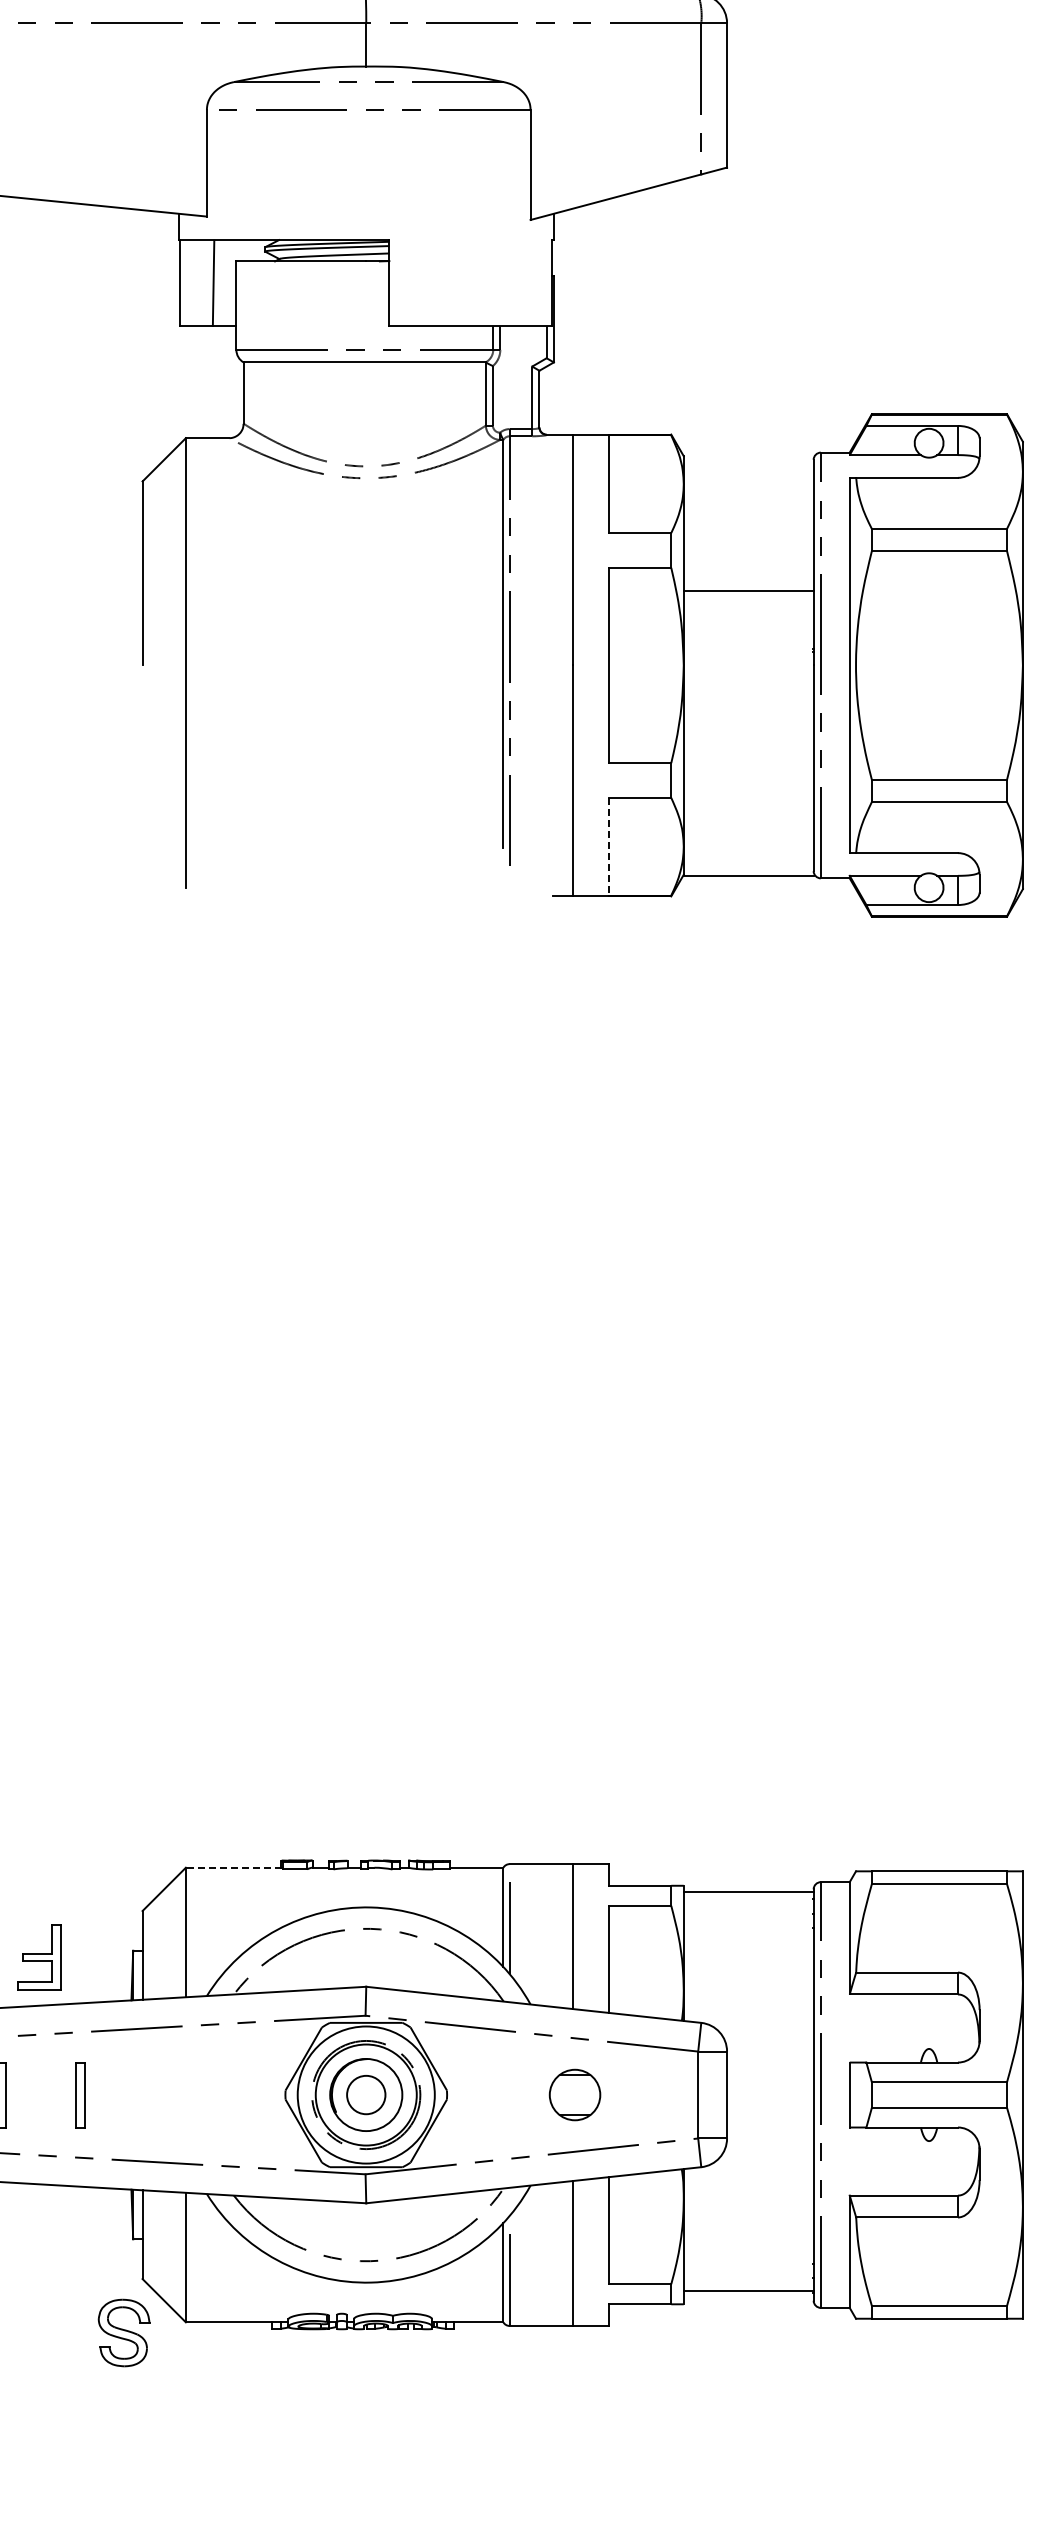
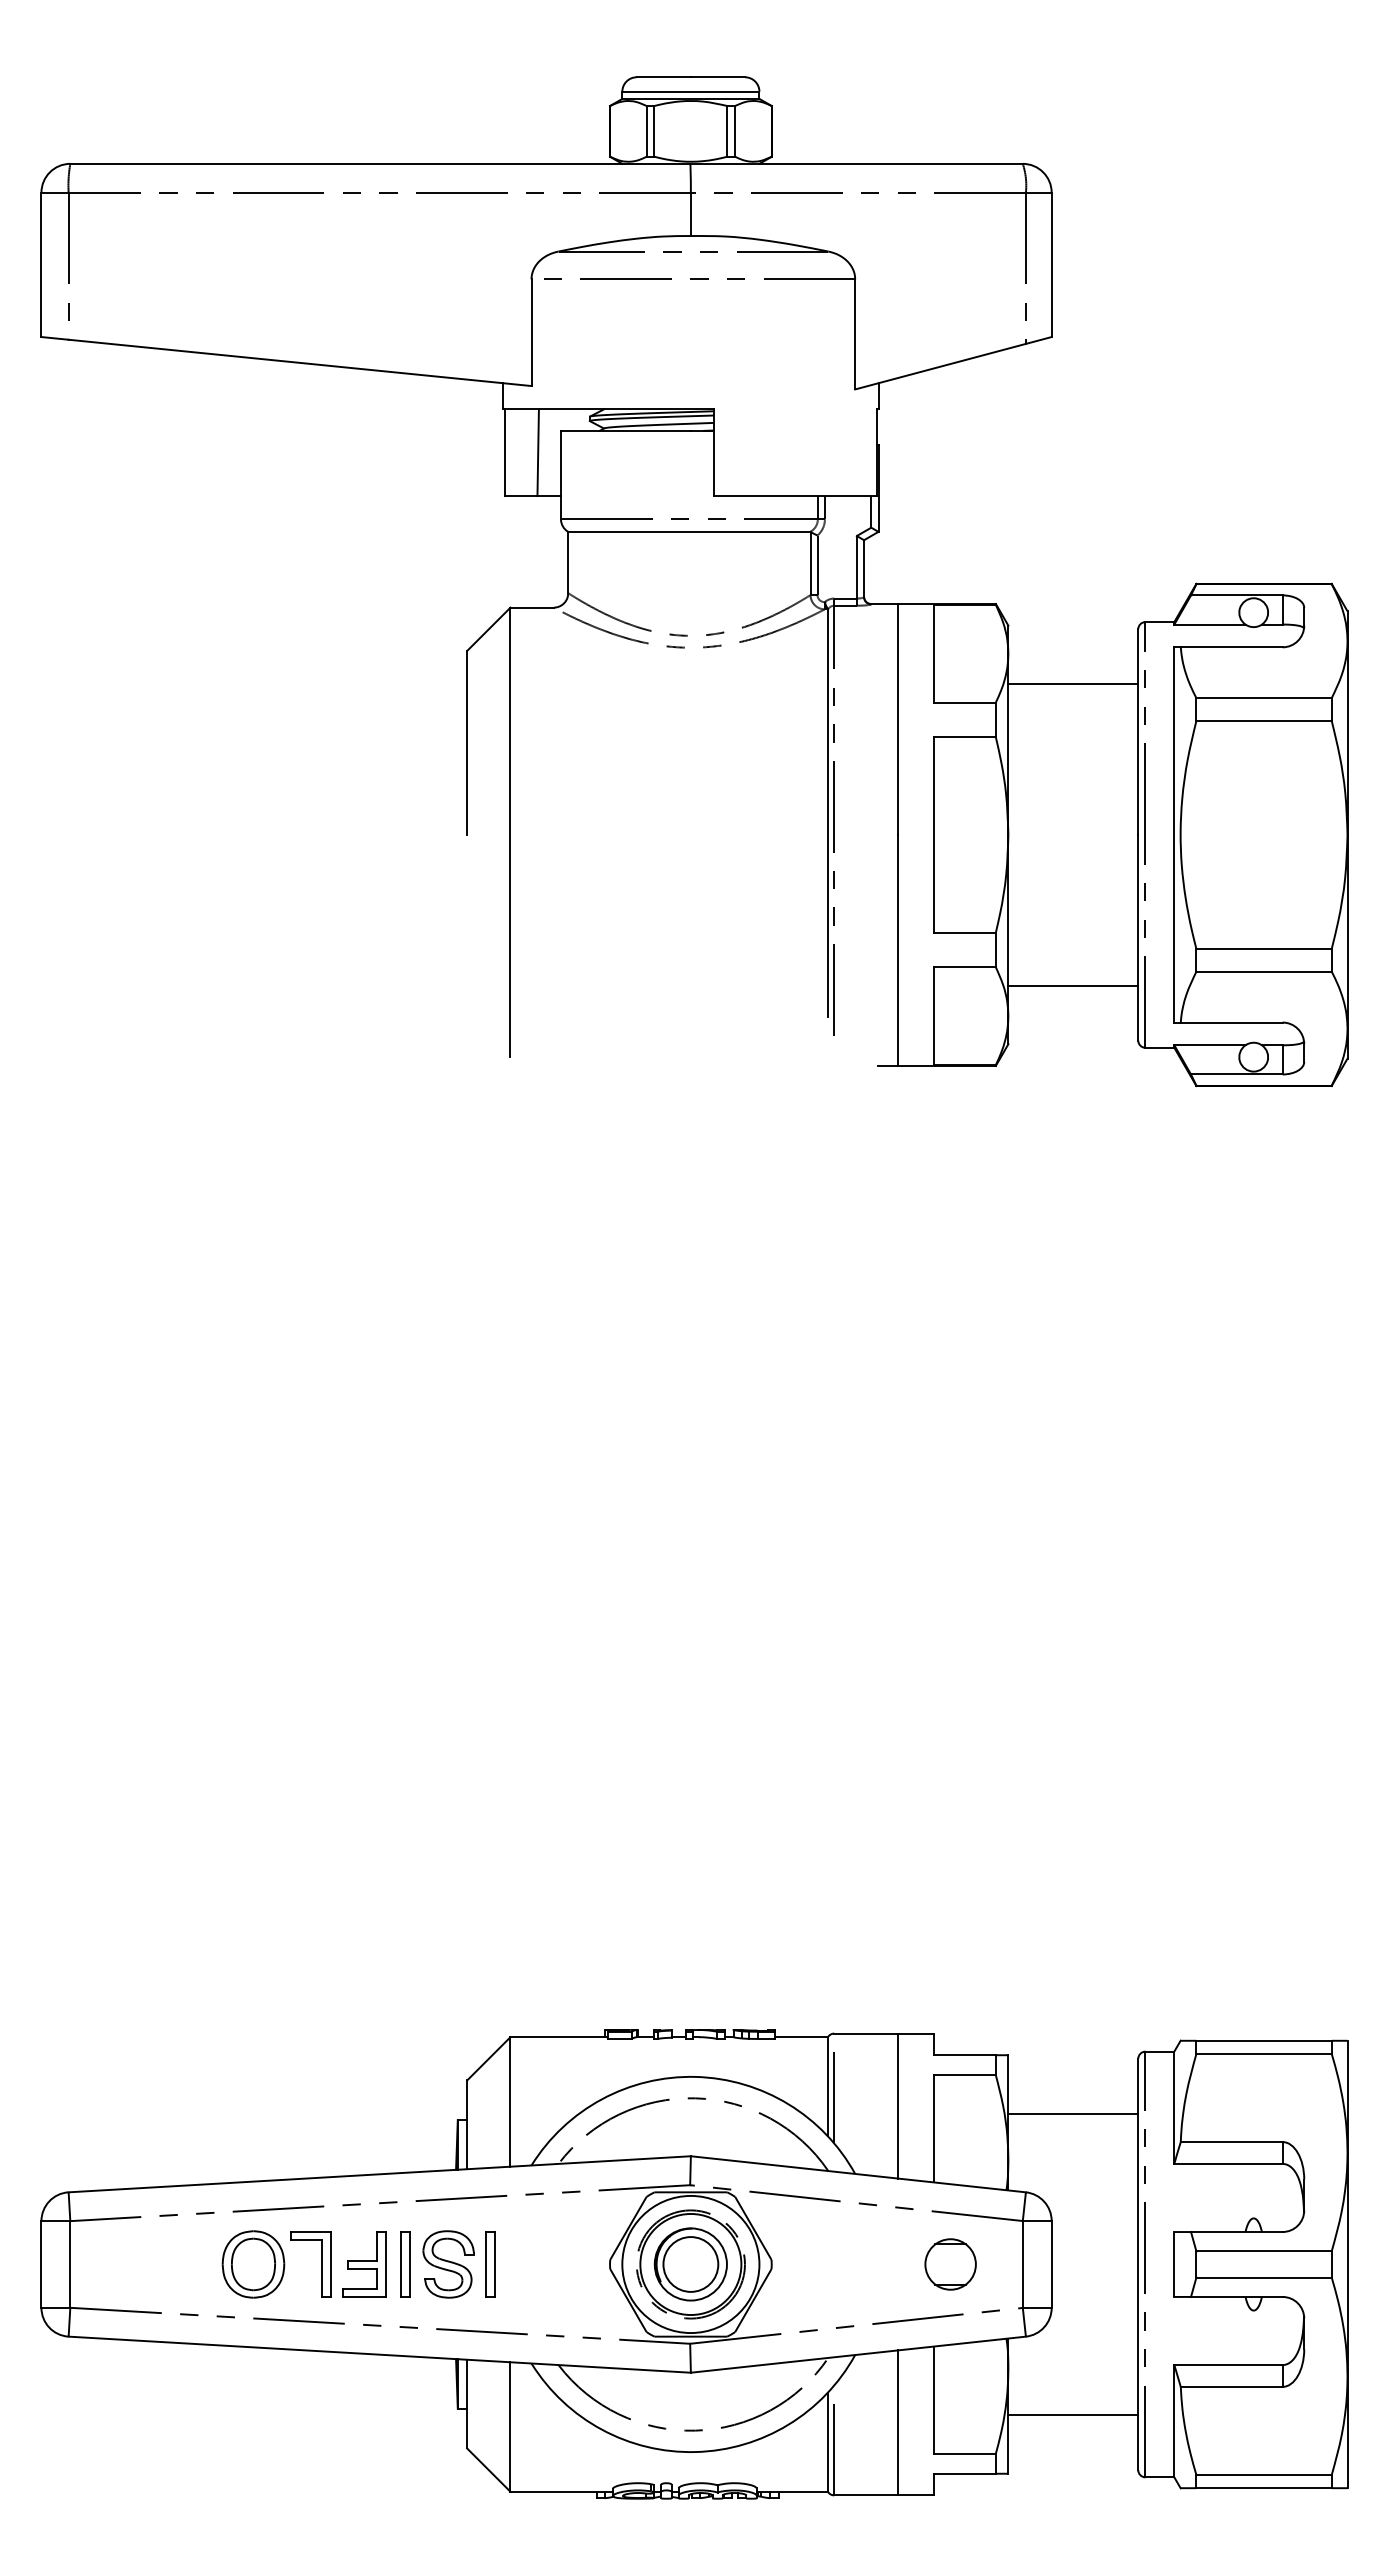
line: (748, 591) -> (1073, 684), moved
line: (609, 847) -> (934, 1016), dashed -> solid
line: (748, 876) -> (1073, 985), moved
line: (233, 1868) -> (558, 2037), dashed -> solid
line: (748, 1892) -> (1073, 2113), moved
part: (39, 1957) -> (364, 2264), moved
part: (165, 2095) -> (490, 2264), added
circle: (365, 2095) -> (690, 2264), size x1.43
part: (574, 2095) -> (950, 2264), moved
line: (748, 2291) -> (1073, 2415), moved
part: (123, 2333) -> (448, 2264), moved

